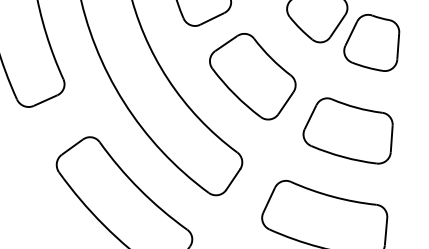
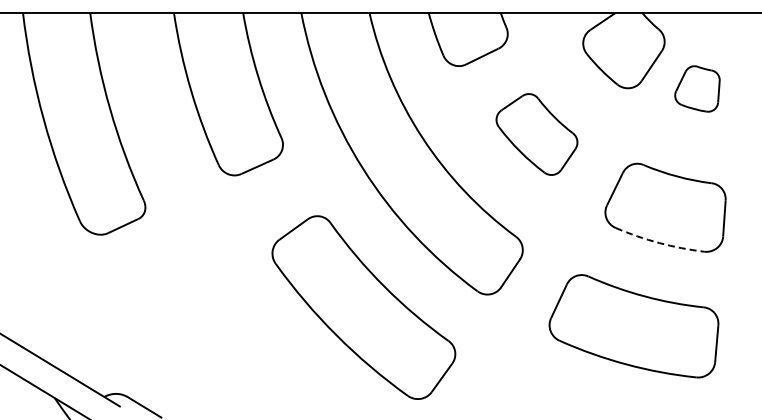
part: (371, 42) -> (697, 88), size x0.6
part: (252, 76) -> (536, 134), size x0.7
arc: (343, 156) -> (659, 242), solid -> dashed

